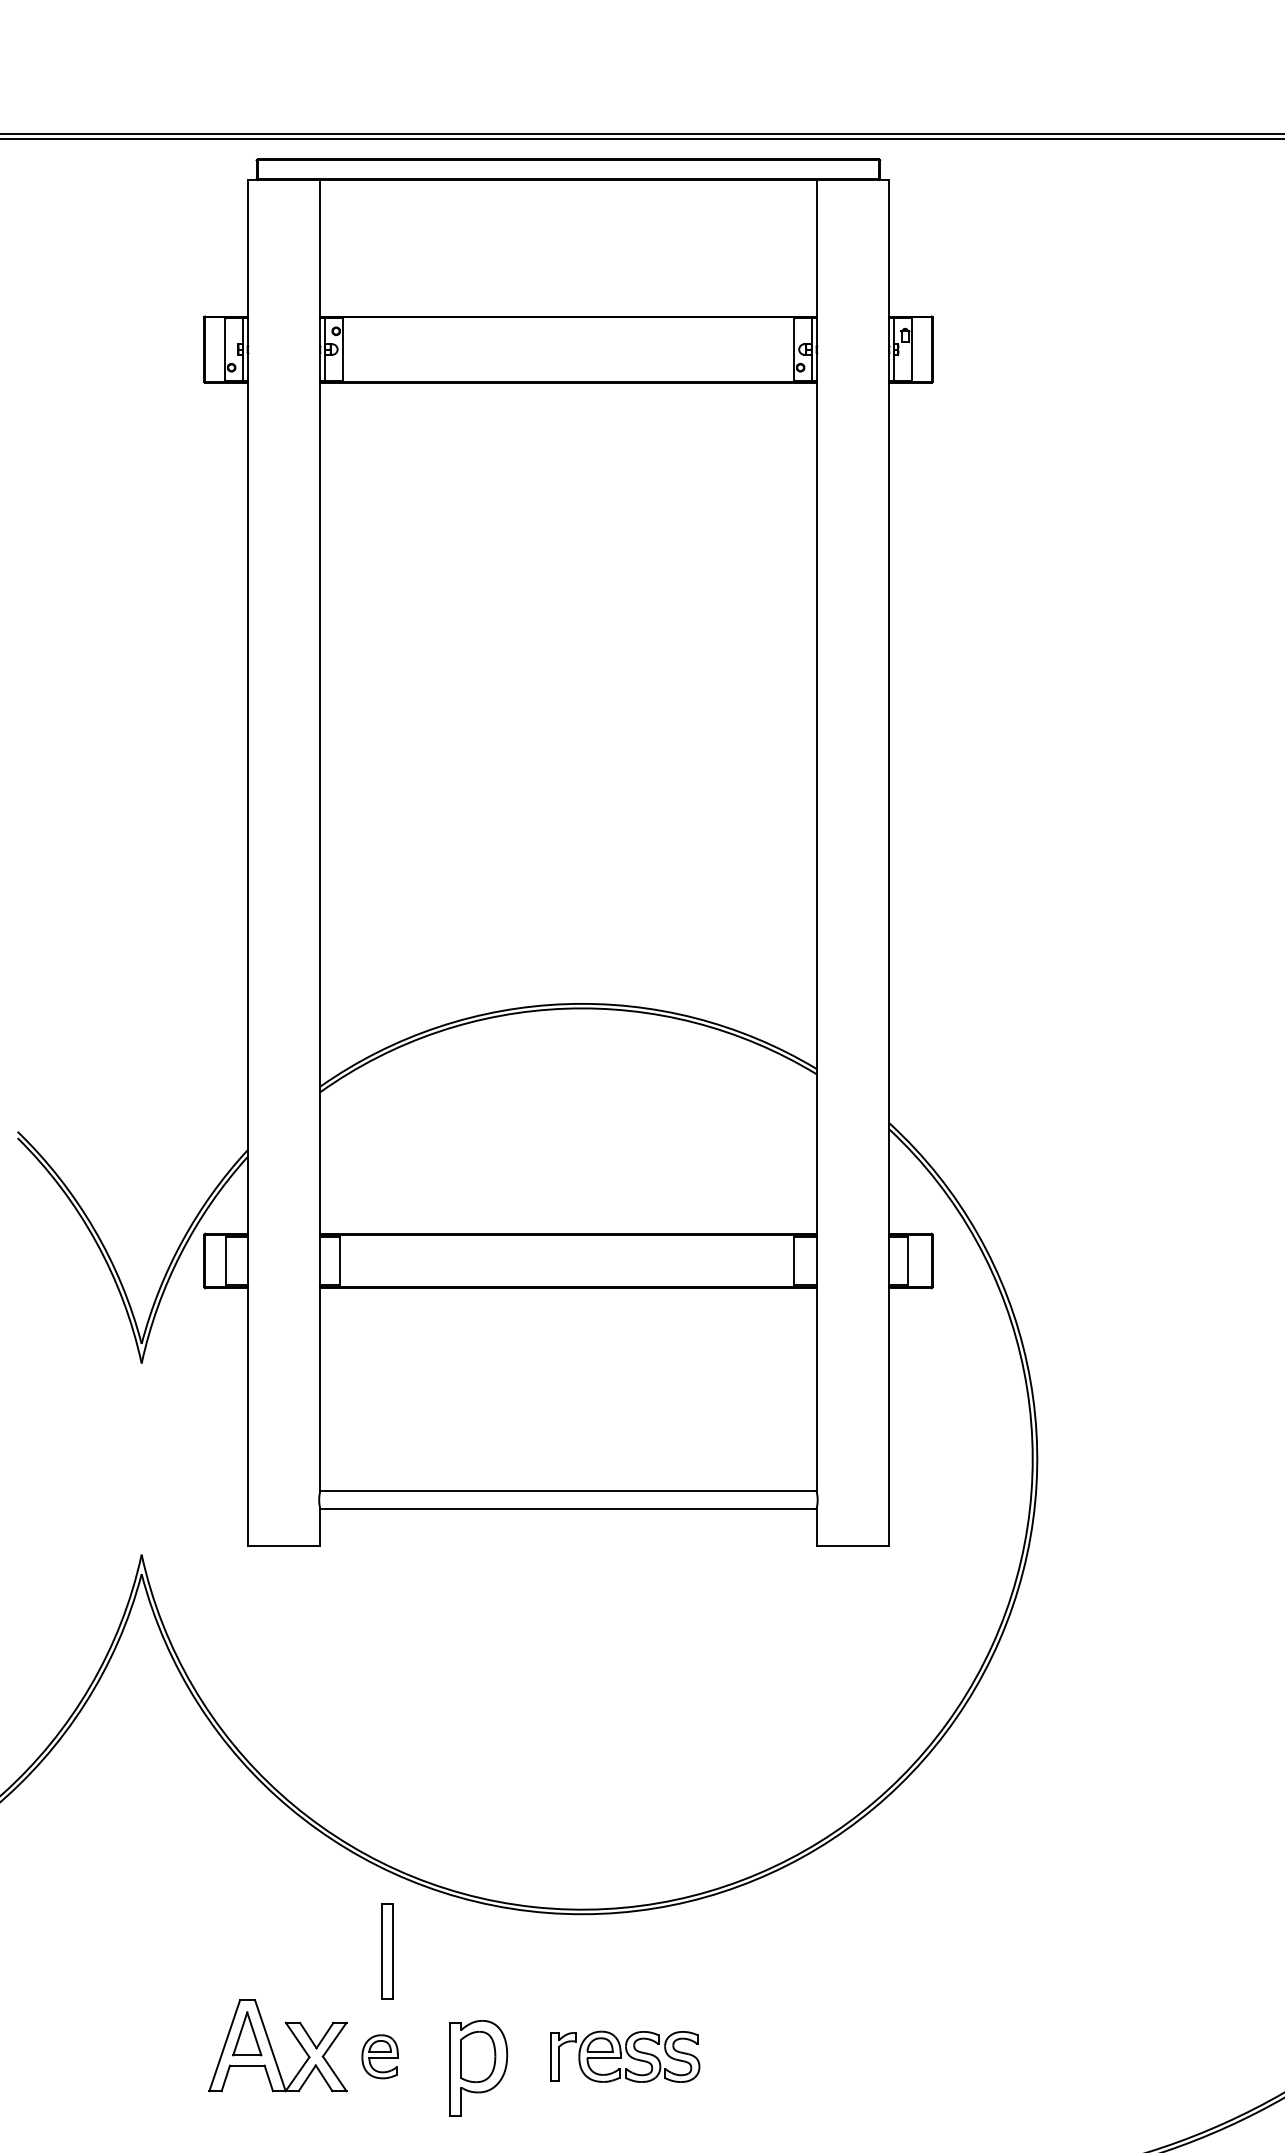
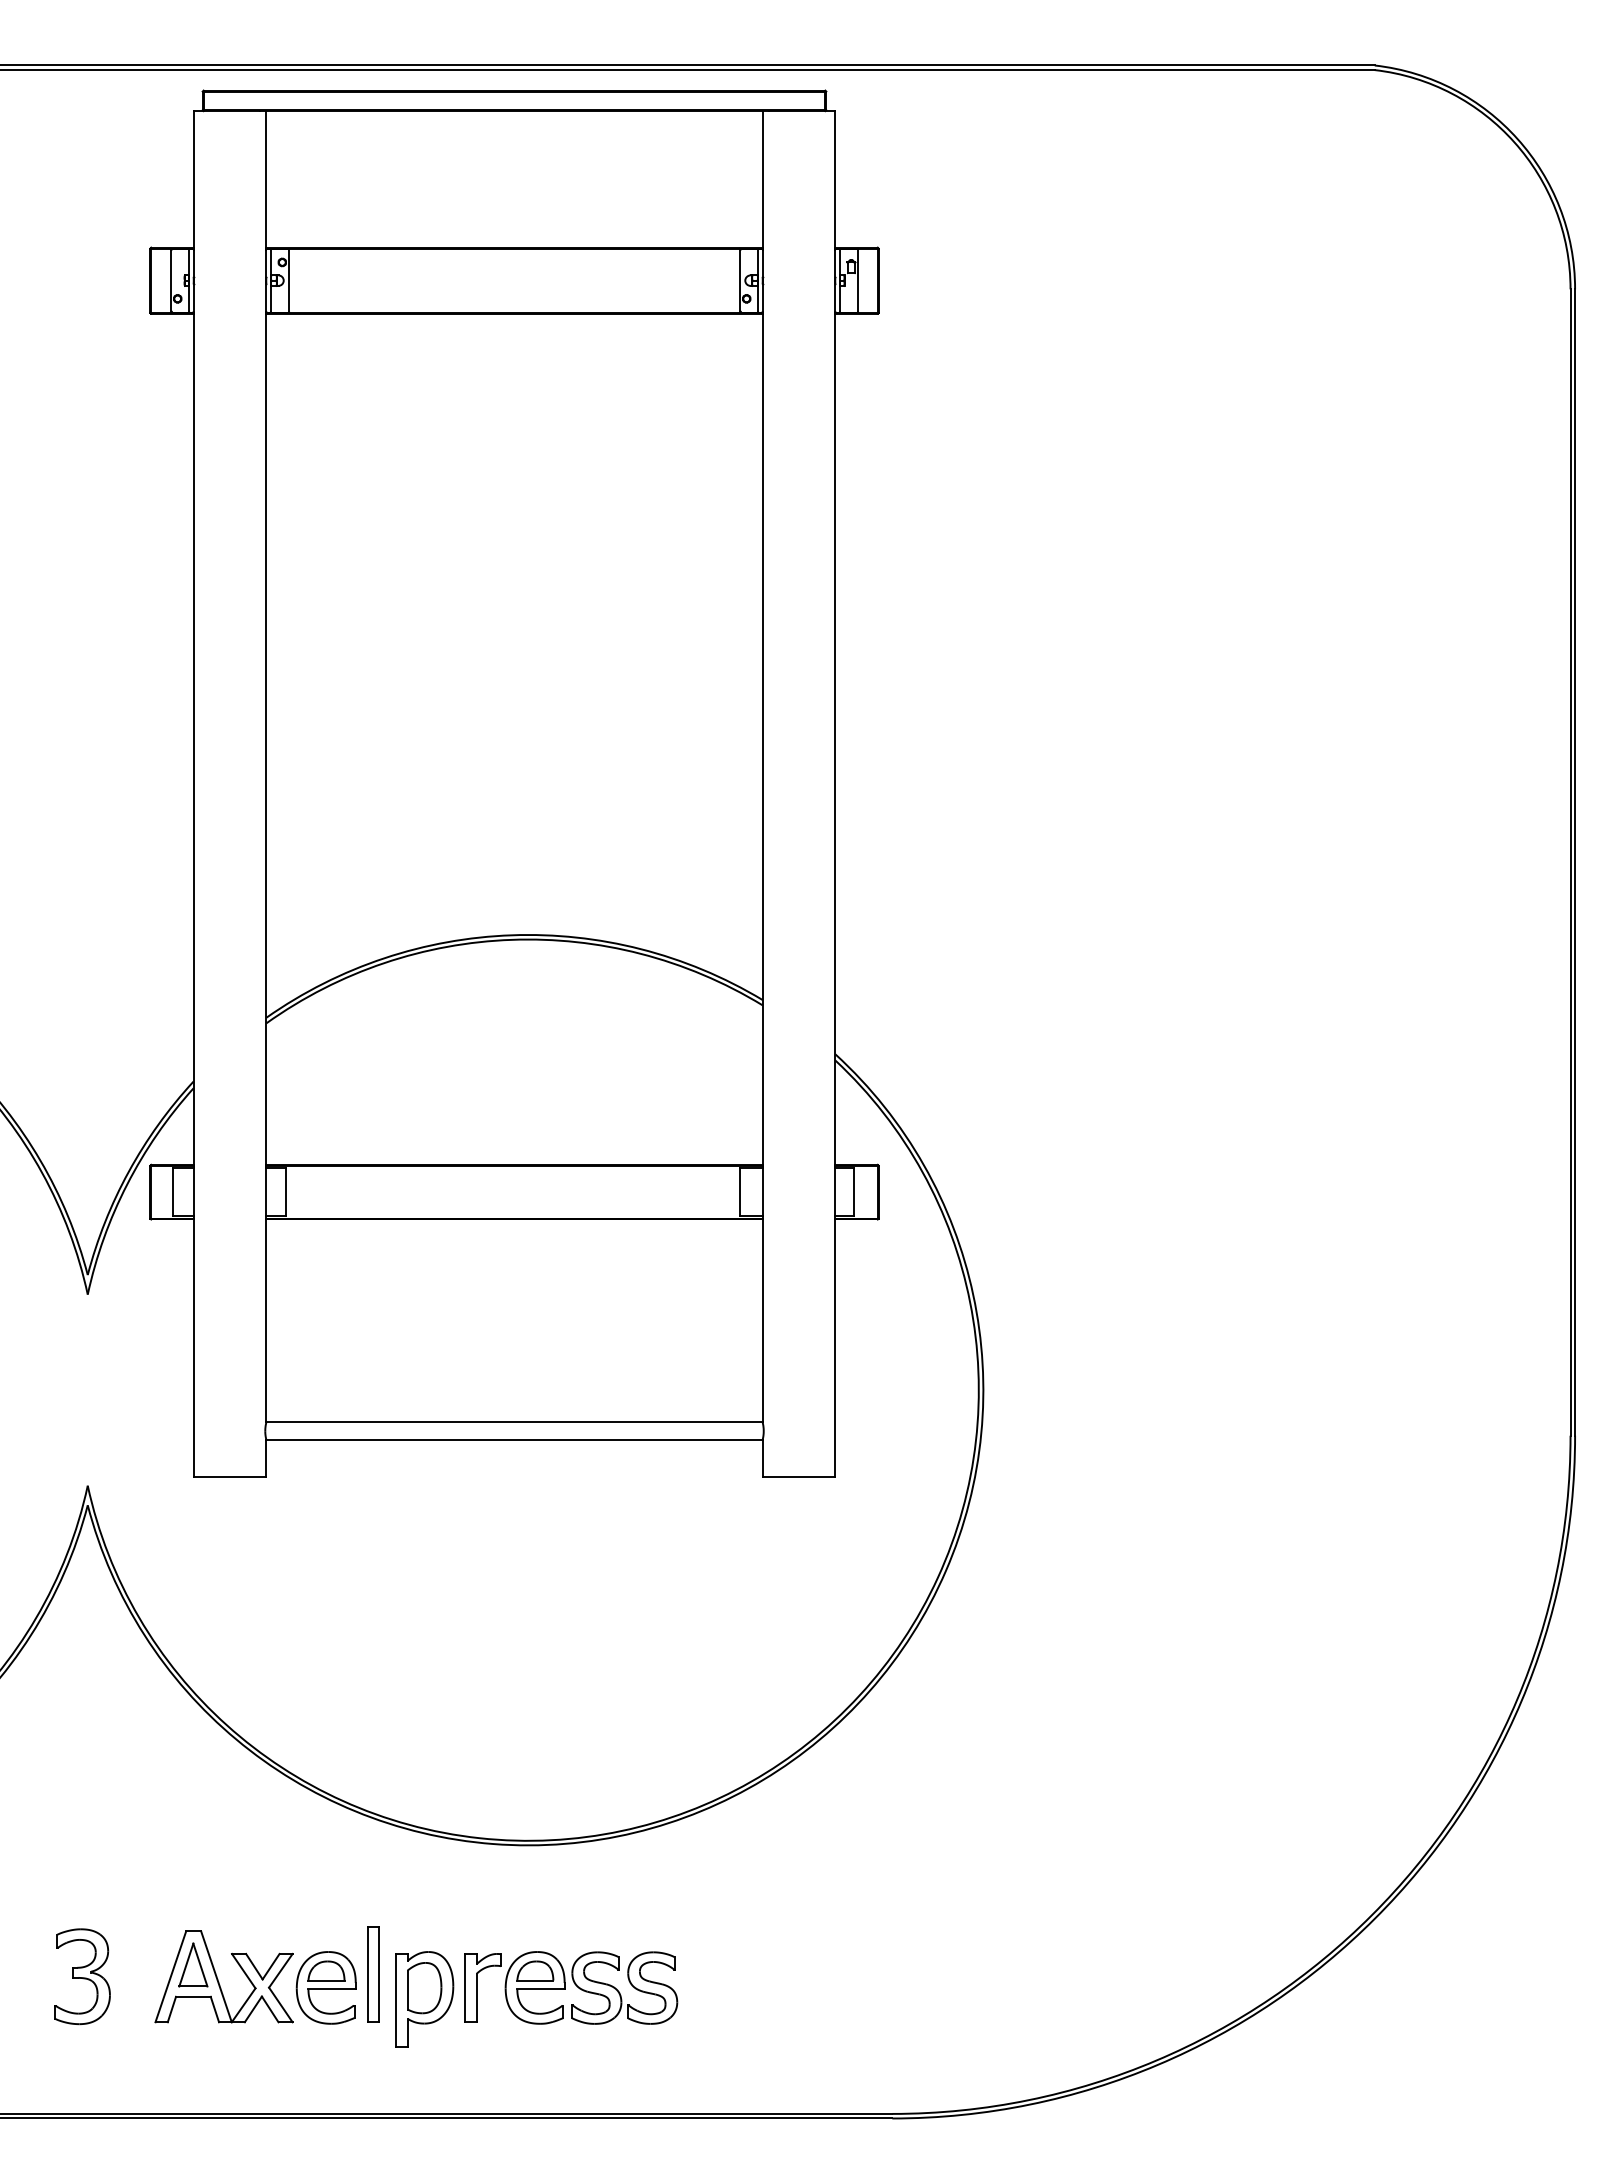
part: (387, 1951) -> (373, 1974), moved
part: (136, 2045) -> (82, 1976), added
part: (379, 2056) -> (325, 1987), size x1.67
part: (625, 2056) -> (571, 1987), size x1.43

